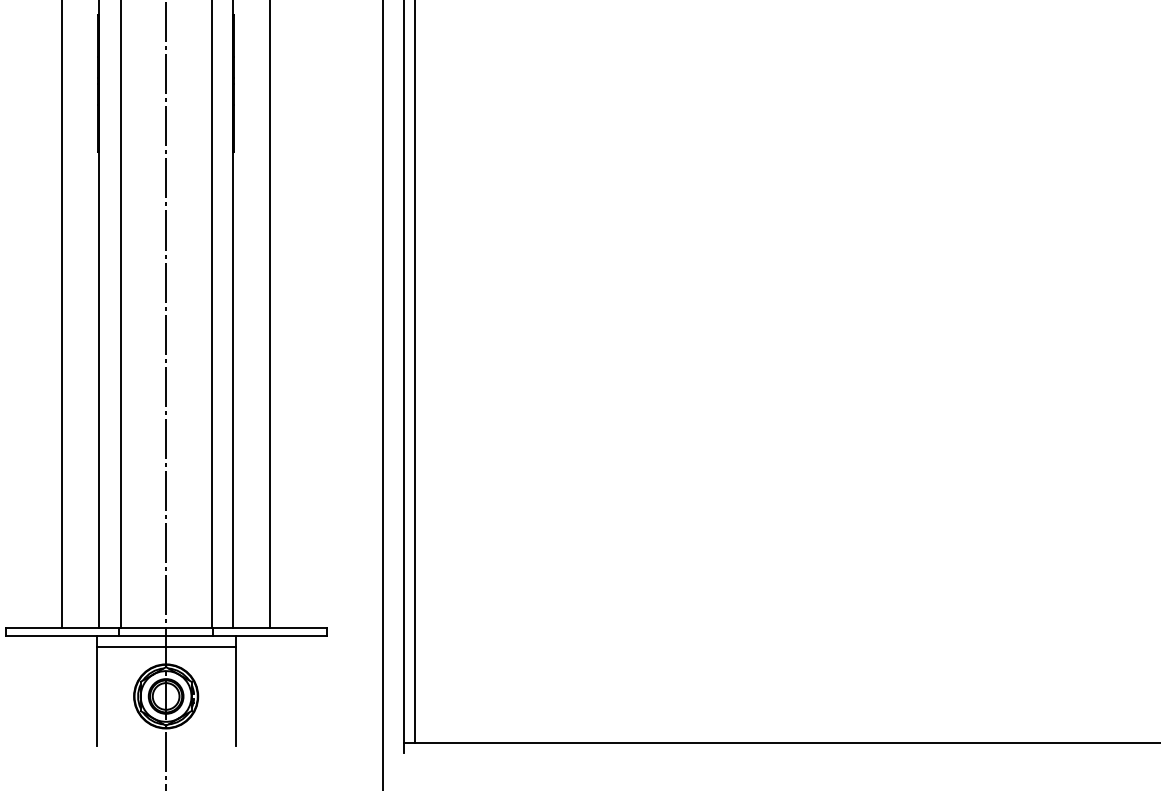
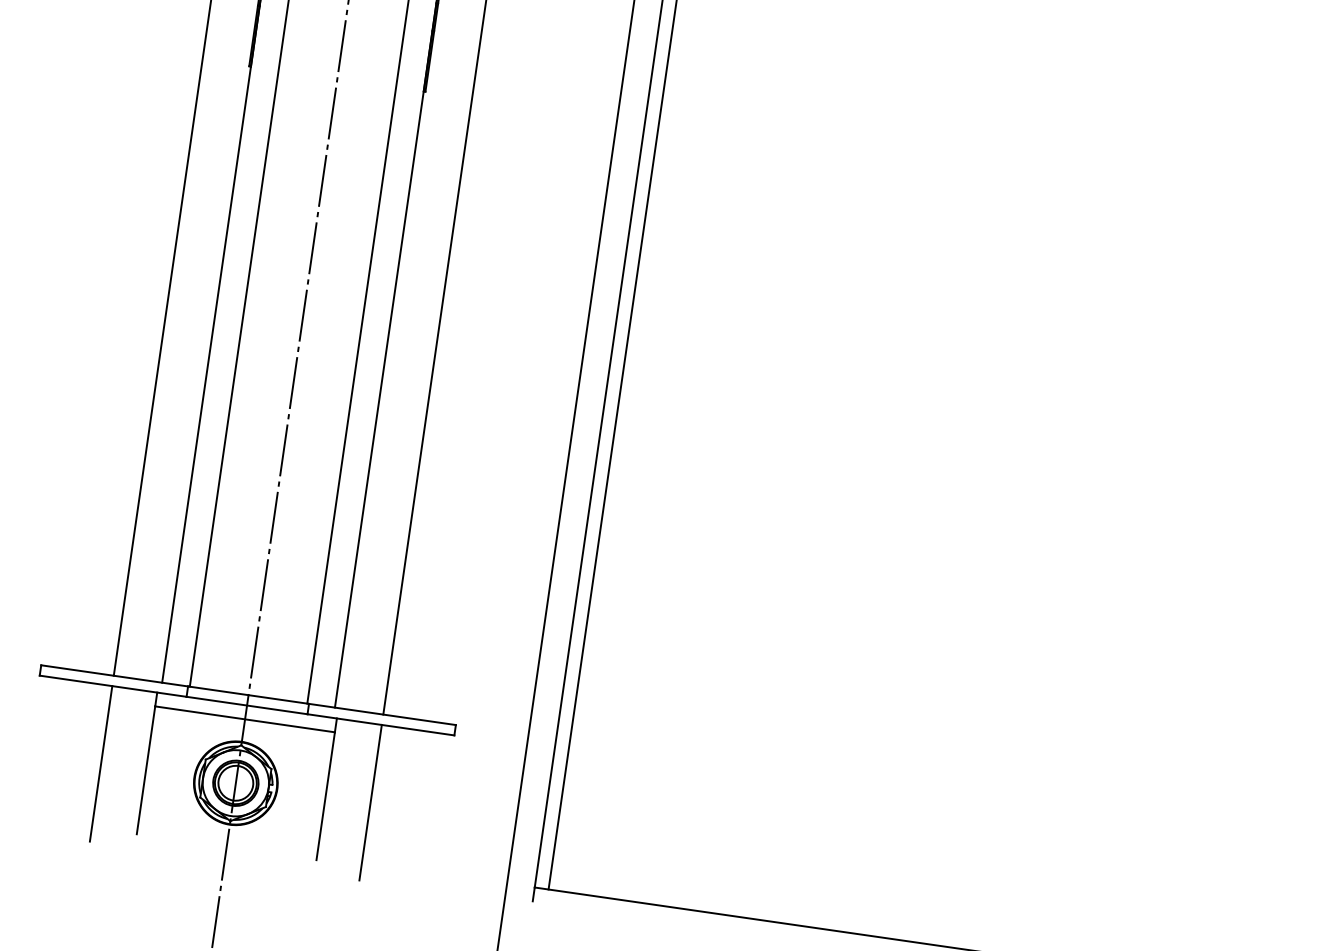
line: (61, 696) -> (100, 763), added
line: (270, 696) -> (370, 802), added

